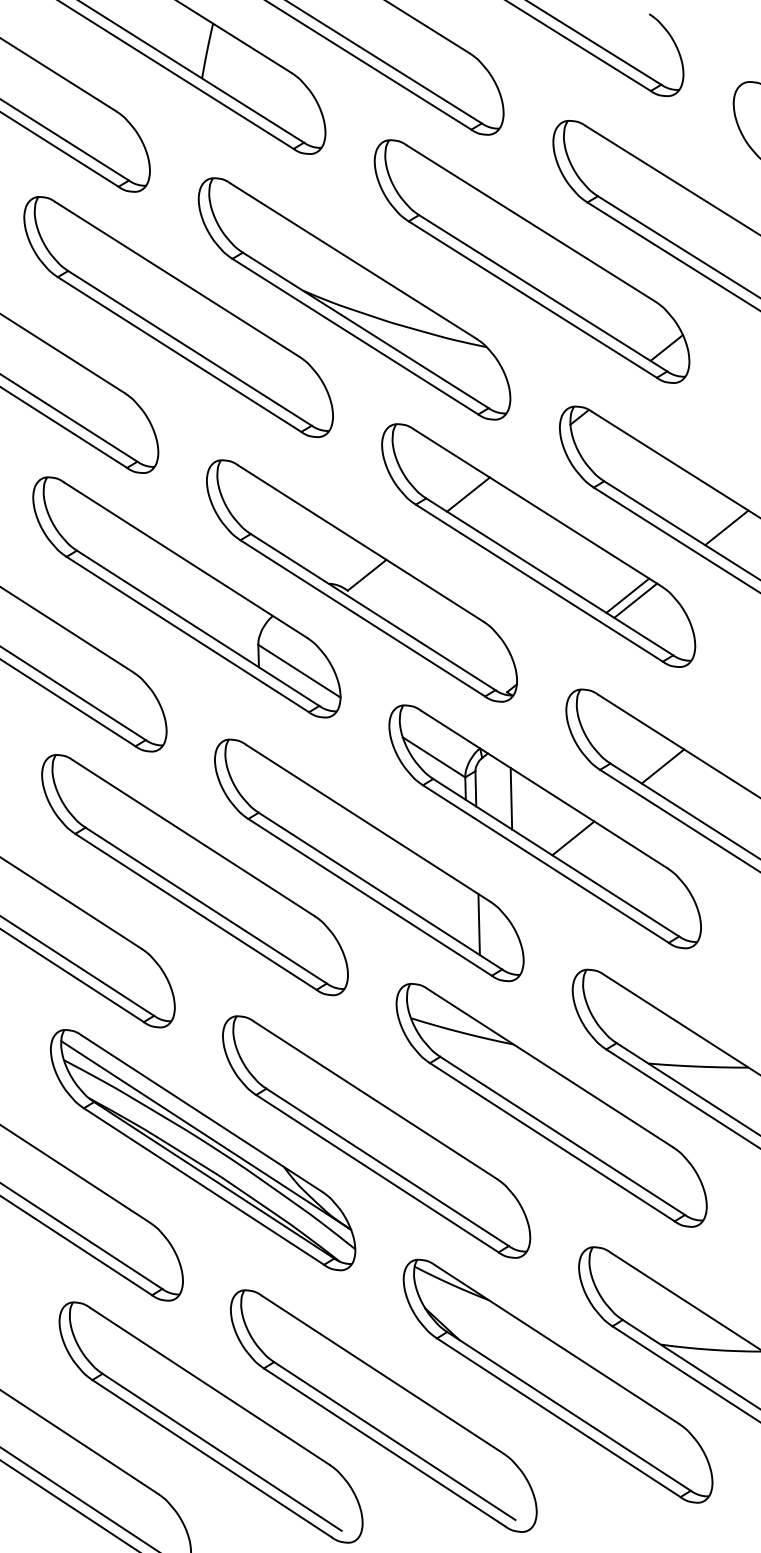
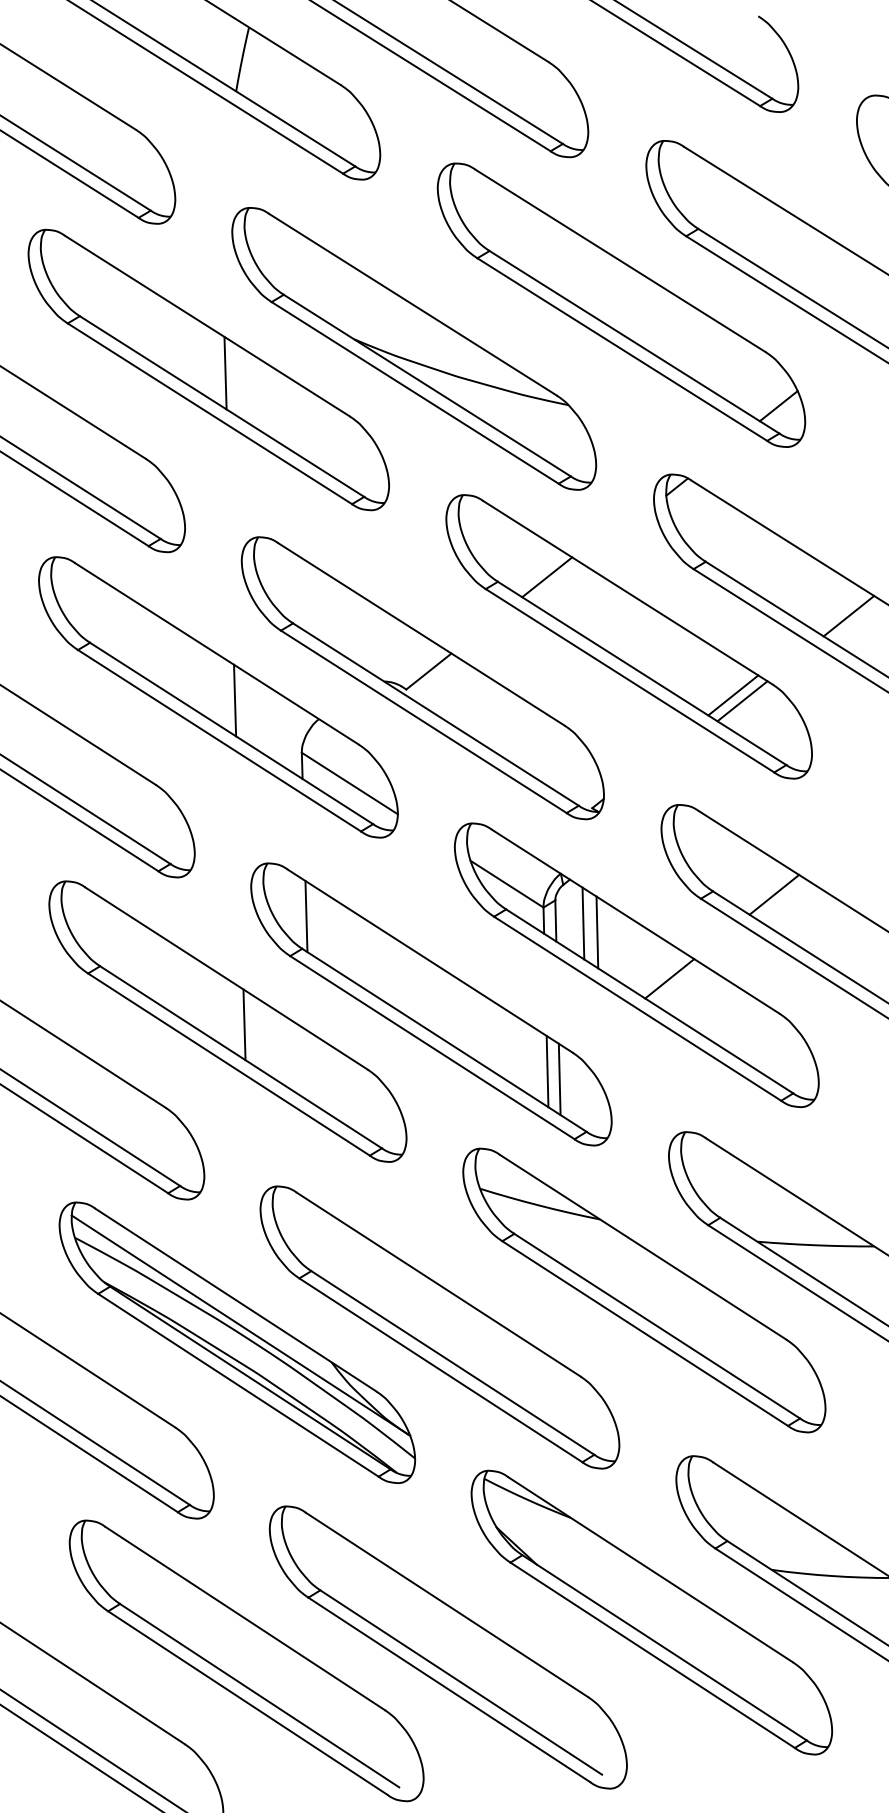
line: (192, 319) -> (225, 372), added
line: (201, 600) -> (235, 700), added
line: (262, 785) -> (306, 916), added
line: (499, 791) -> (583, 923), added
line: (209, 877) -> (244, 1024), added
line: (468, 917) -> (547, 1071), added

